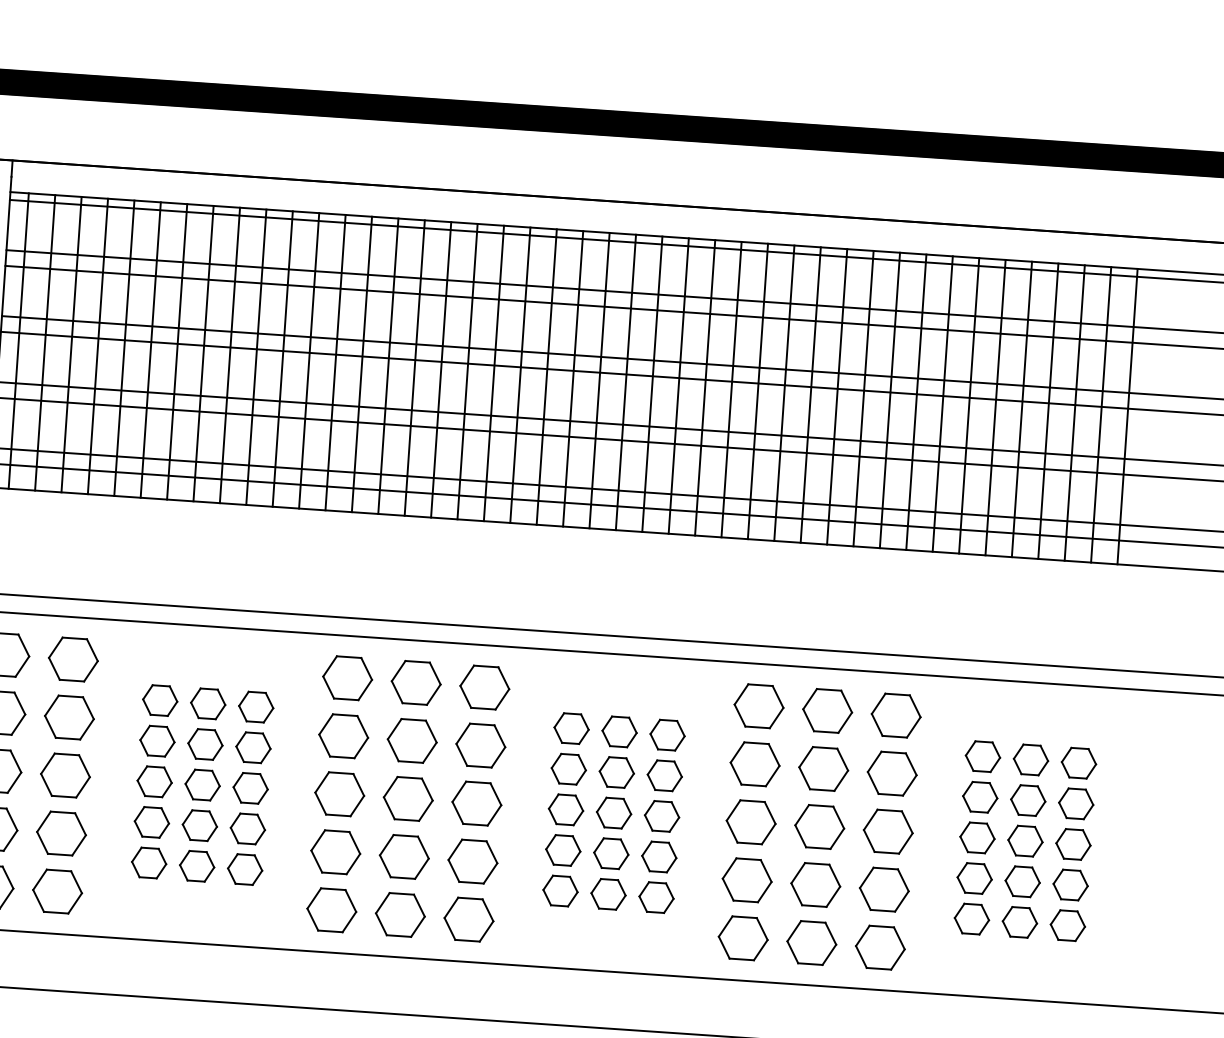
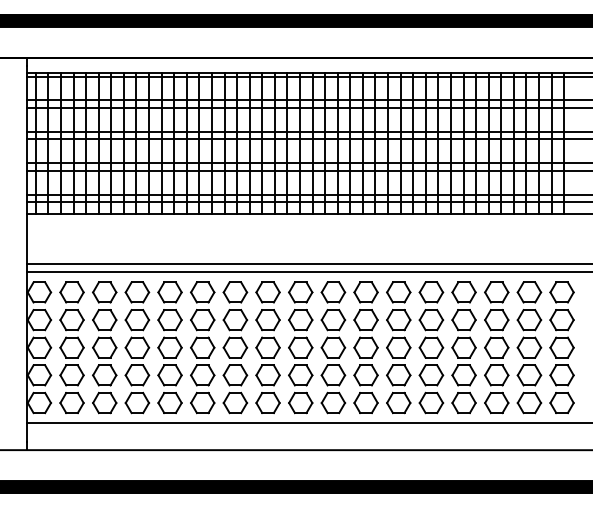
part: (202, 784) -> (137, 347), size x1.43
part: (614, 812) -> (333, 347), size x1.43
part: (1025, 840) -> (529, 347), size x1.43

